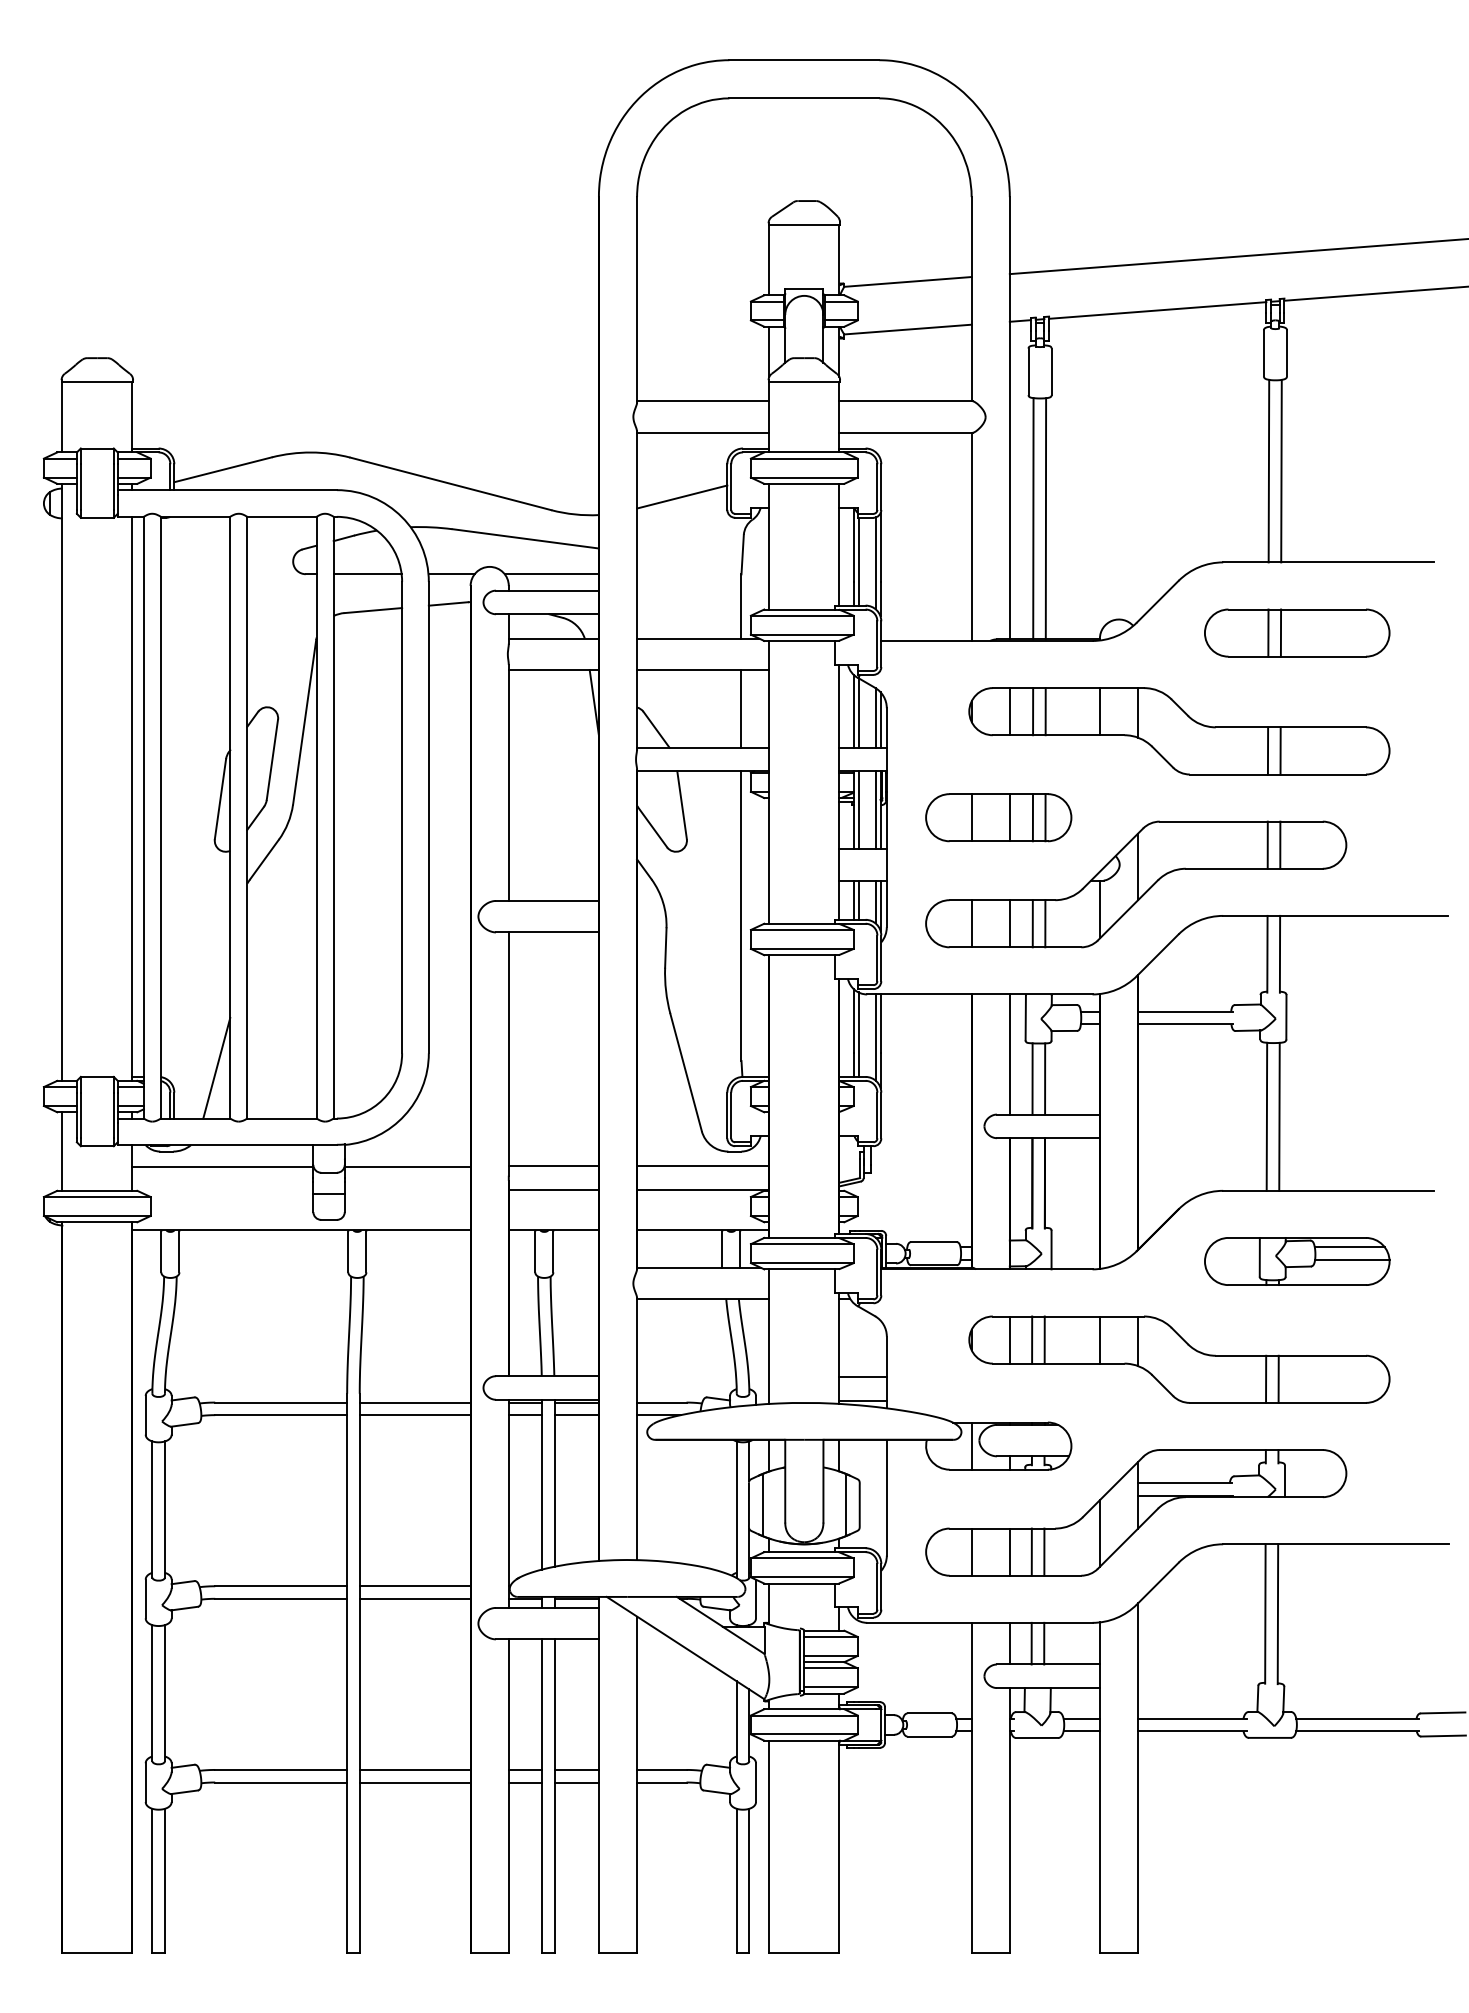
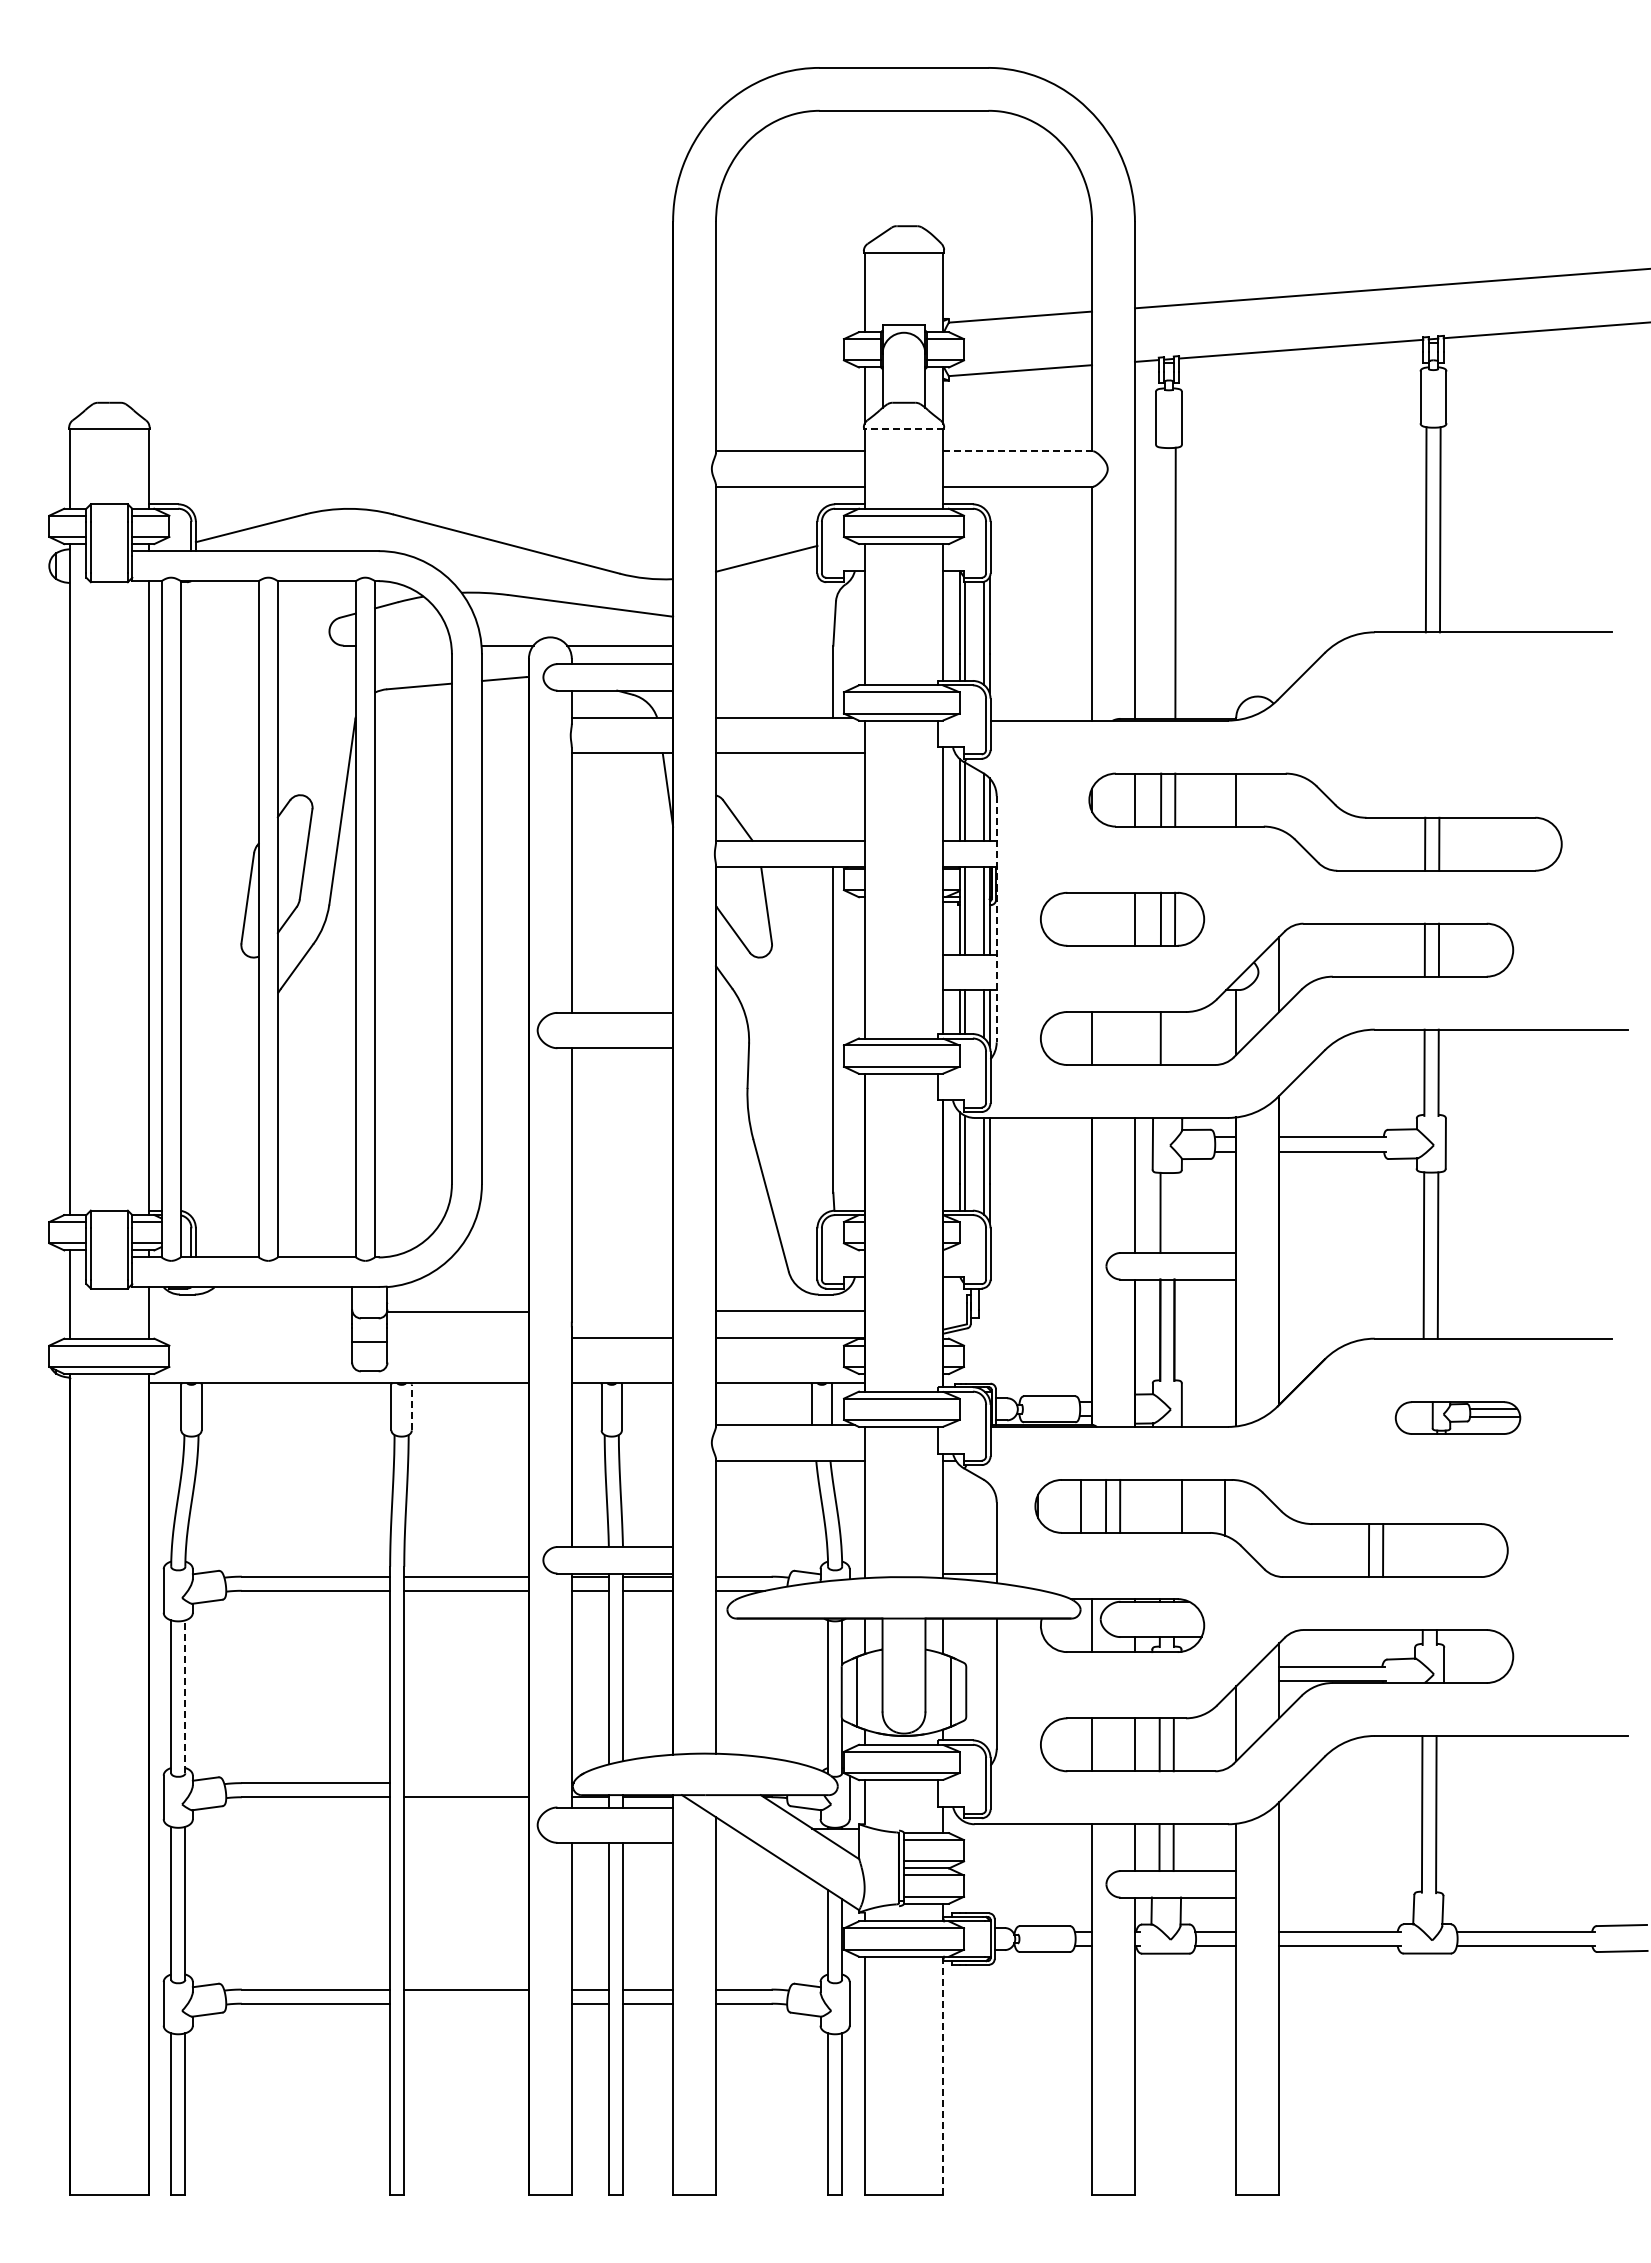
line: (803, 381) -> (903, 429), solid -> dashed
line: (906, 401) -> (1018, 451), solid -> dashed
line: (1033, 518) -> (1161, 582), removed
line: (367, 574) -> (413, 645), removed
part: (1296, 632) -> (1457, 711), removed
line: (741, 708) -> (833, 796), removed
line: (1138, 712) -> (1279, 801), removed
line: (972, 816) -> (1092, 918), removed
line: (886, 817) -> (996, 919), solid -> dashed
line: (1009, 923) -> (1134, 1038), removed
line: (1045, 923) -> (1174, 1038), removed
line: (216, 1067) -> (243, 1200), removed
line: (1045, 1078) -> (1174, 1212), removed
line: (553, 1166) -> (622, 1311), removed
line: (222, 1167) -> (250, 1312), removed
line: (366, 1252) -> (411, 1407), solid -> dashed
part: (1296, 1260) -> (1457, 1417), size x0.6
part: (1179, 1359) -> (1271, 1528), moved
line: (862, 1376) -> (969, 1547), removed
line: (165, 1509) -> (185, 1696), solid -> dashed
line: (415, 1586) -> (466, 1783), removed
line: (415, 1782) -> (466, 2003), removed
line: (839, 1847) -> (943, 2076), solid -> dashed

